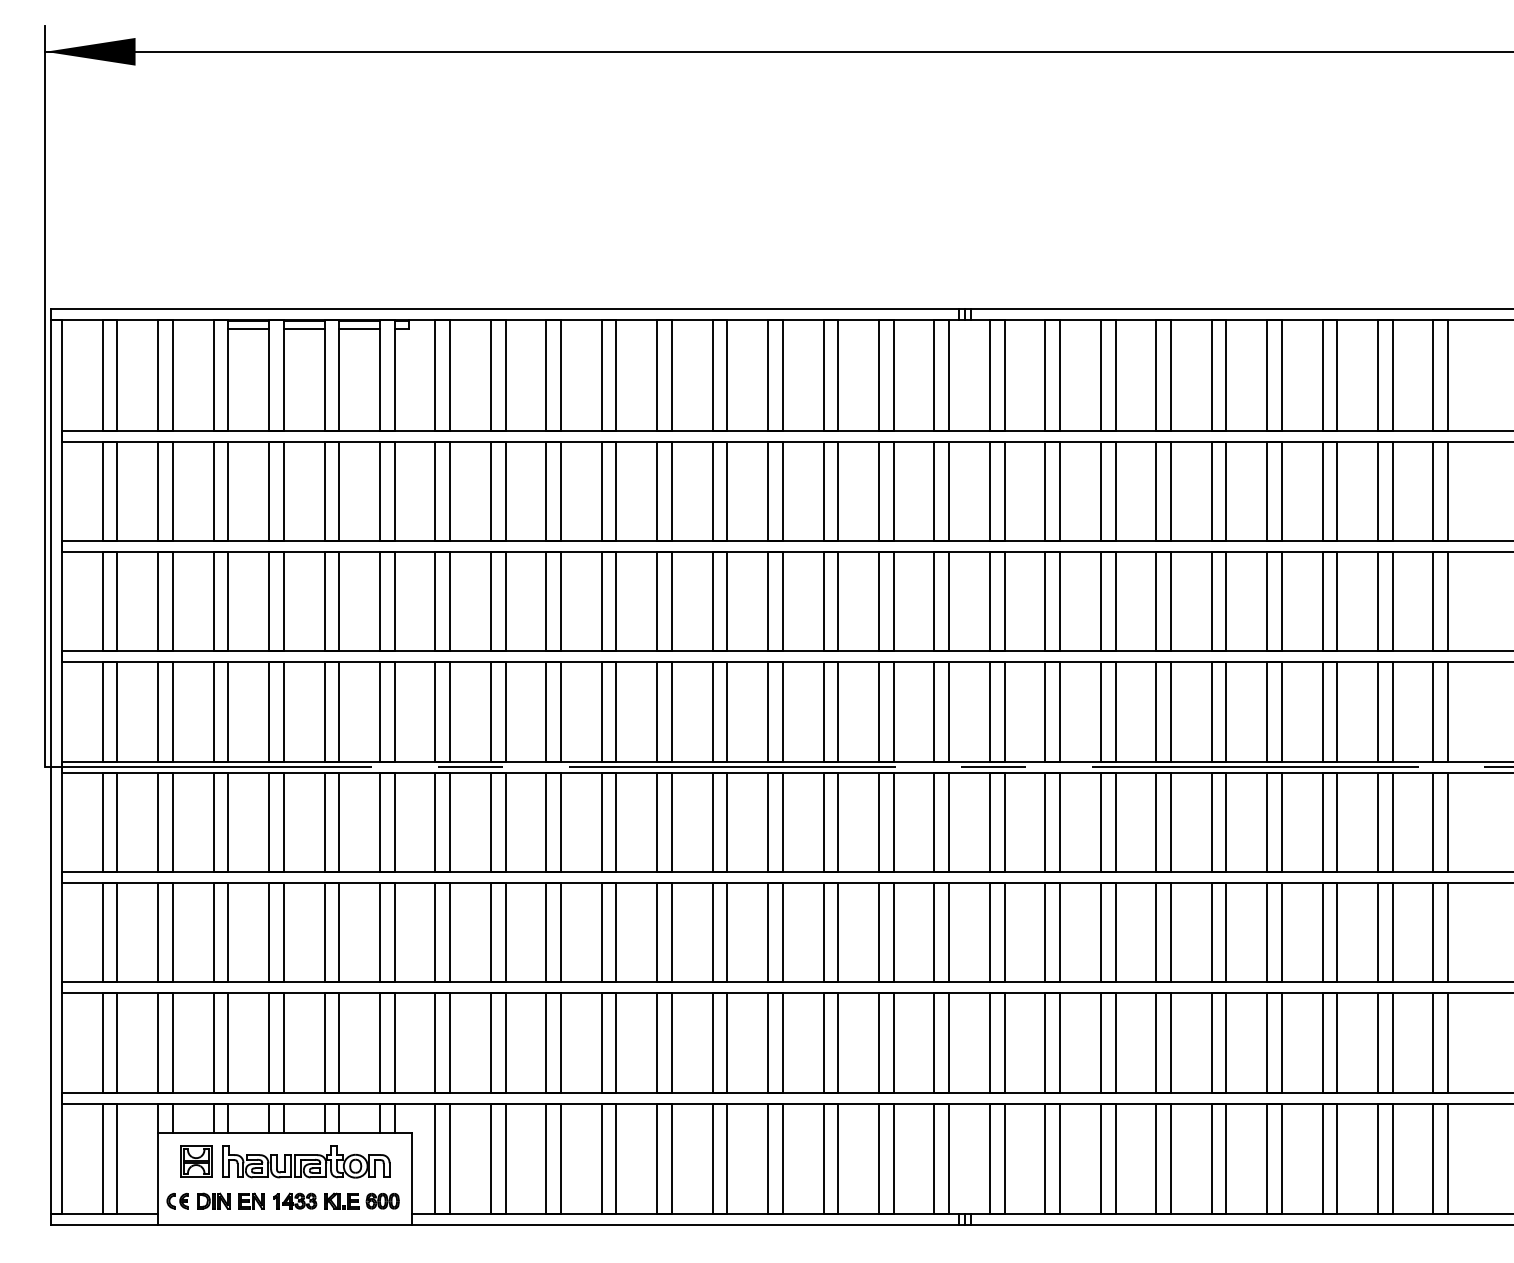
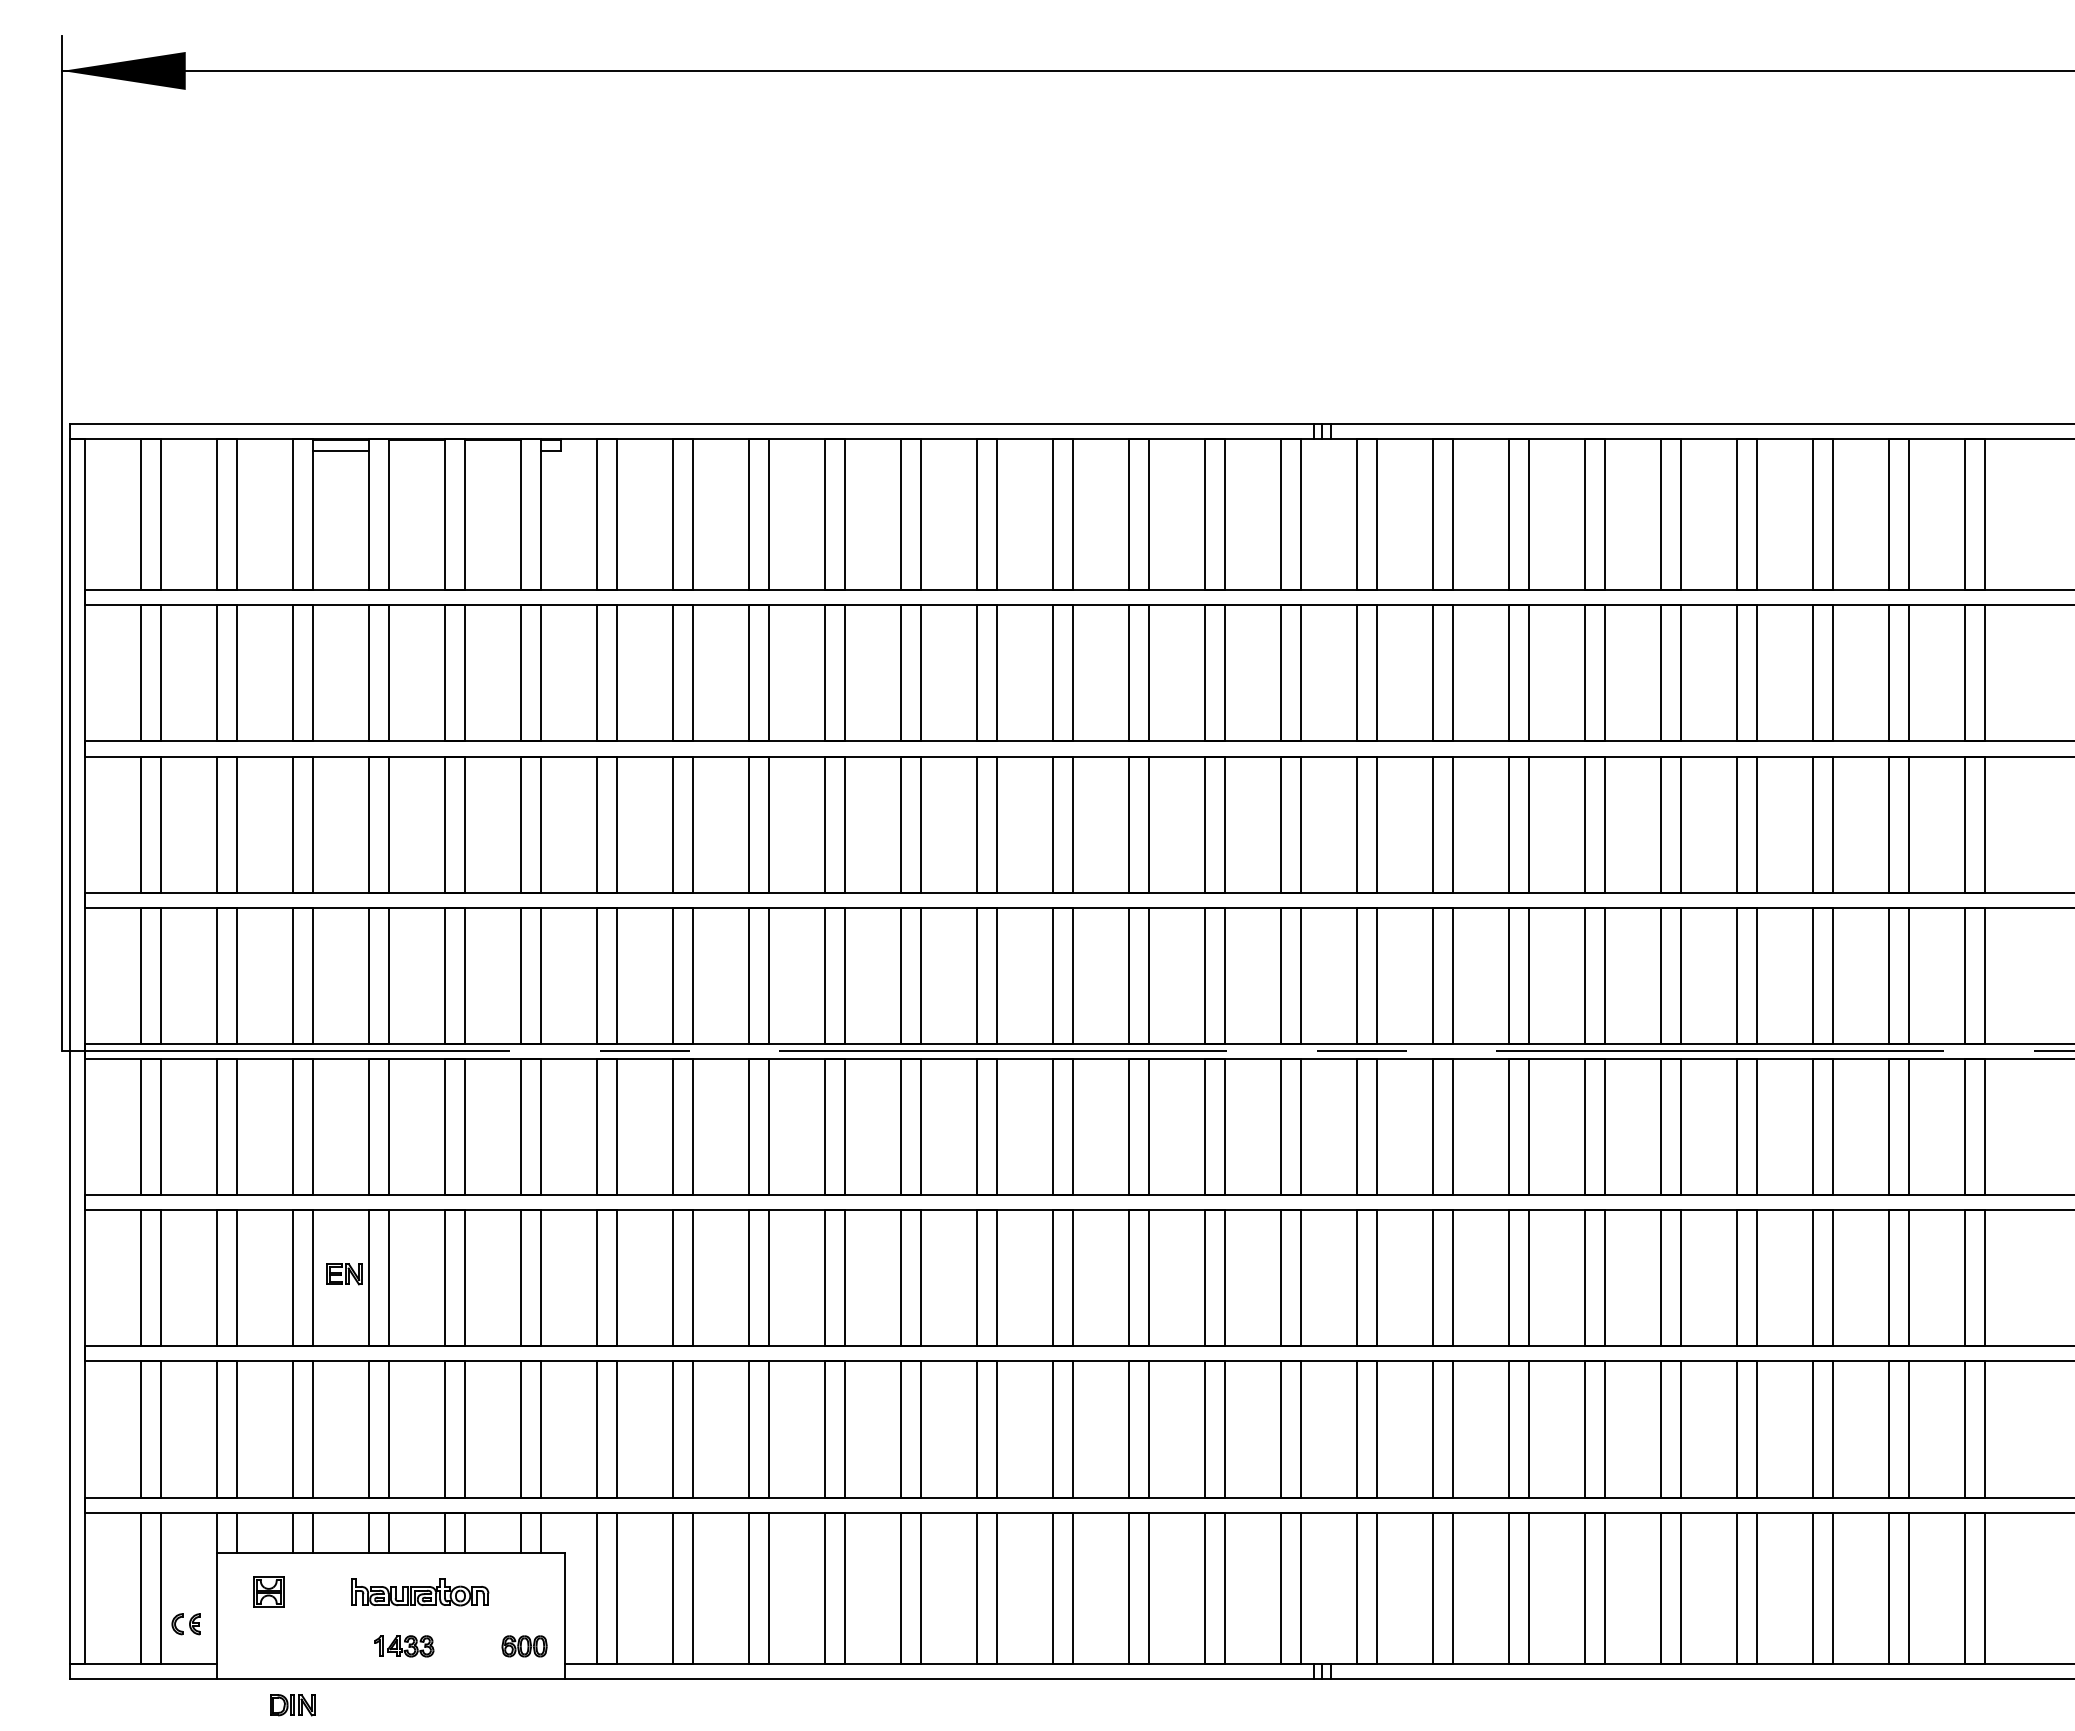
line: (303, 328) -> (416, 450), removed
line: (359, 328) -> (492, 450), removed
part: (195, 1161) -> (268, 1592), size x0.7
part: (306, 1161) -> (419, 1592), size x0.6
part: (176, 1201) -> (185, 1624), moved
part: (213, 1201) -> (292, 1705), moved
part: (251, 1201) -> (344, 1274), moved
part: (341, 1201) -> (468, 1646), removed

